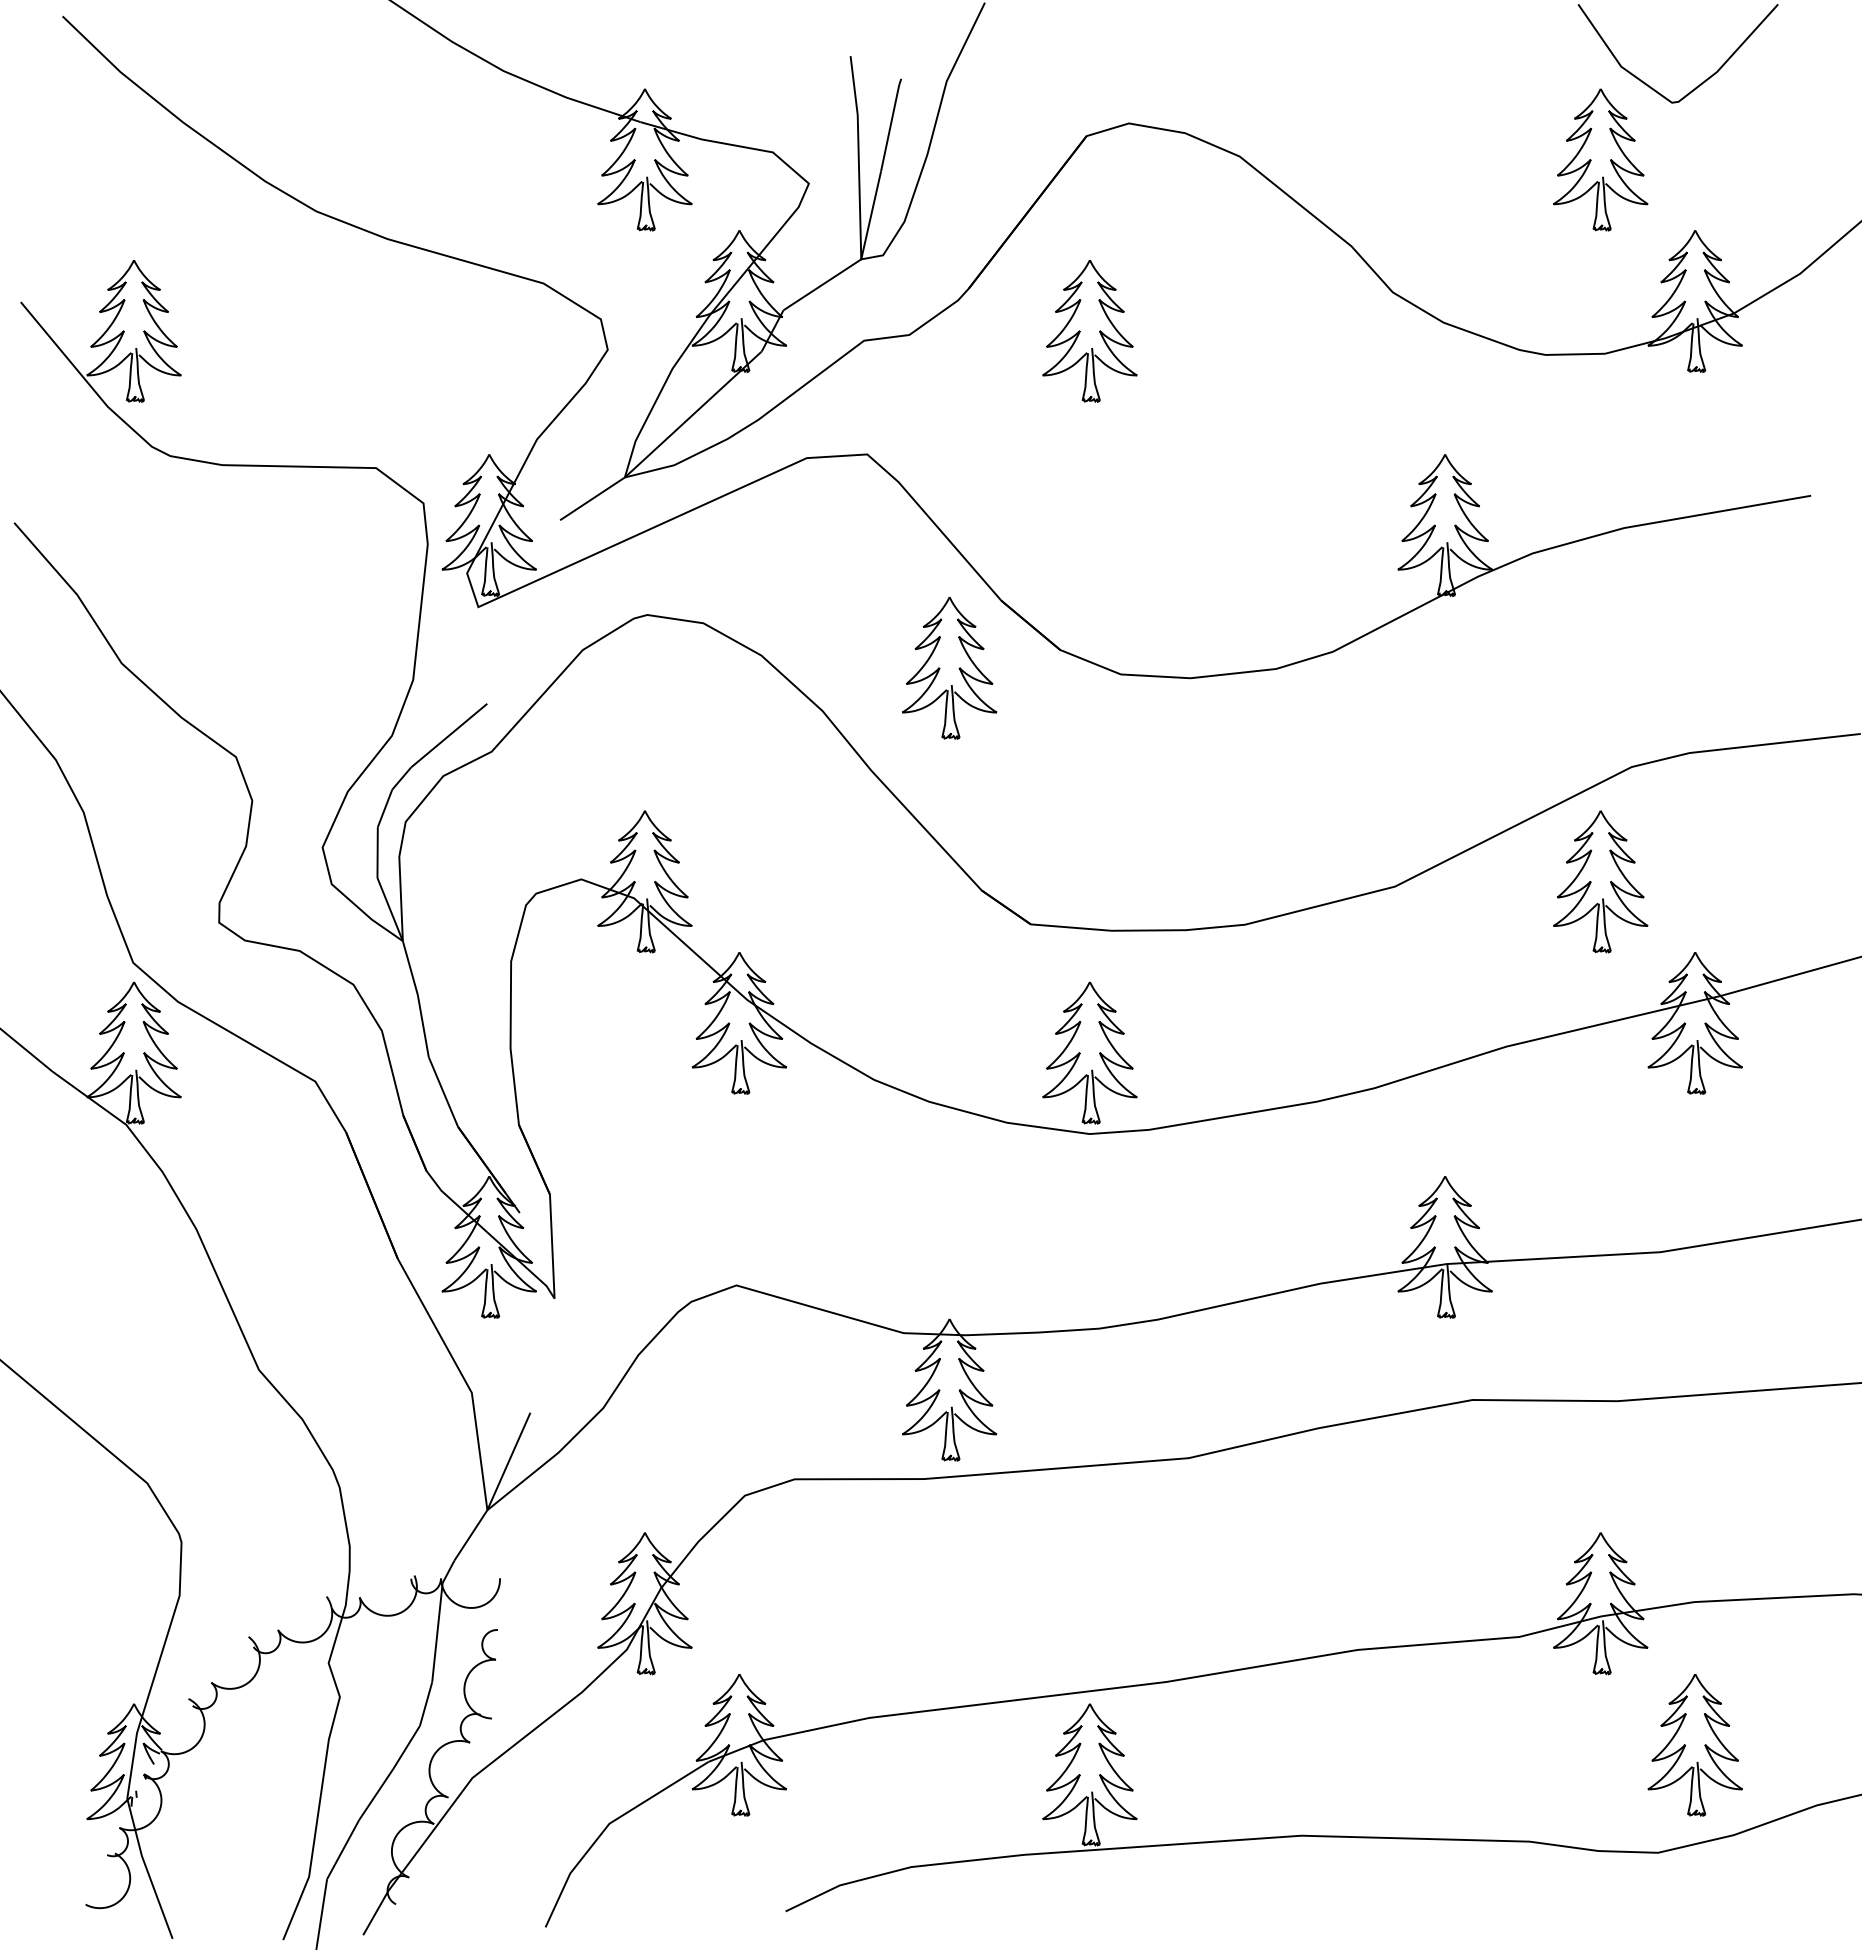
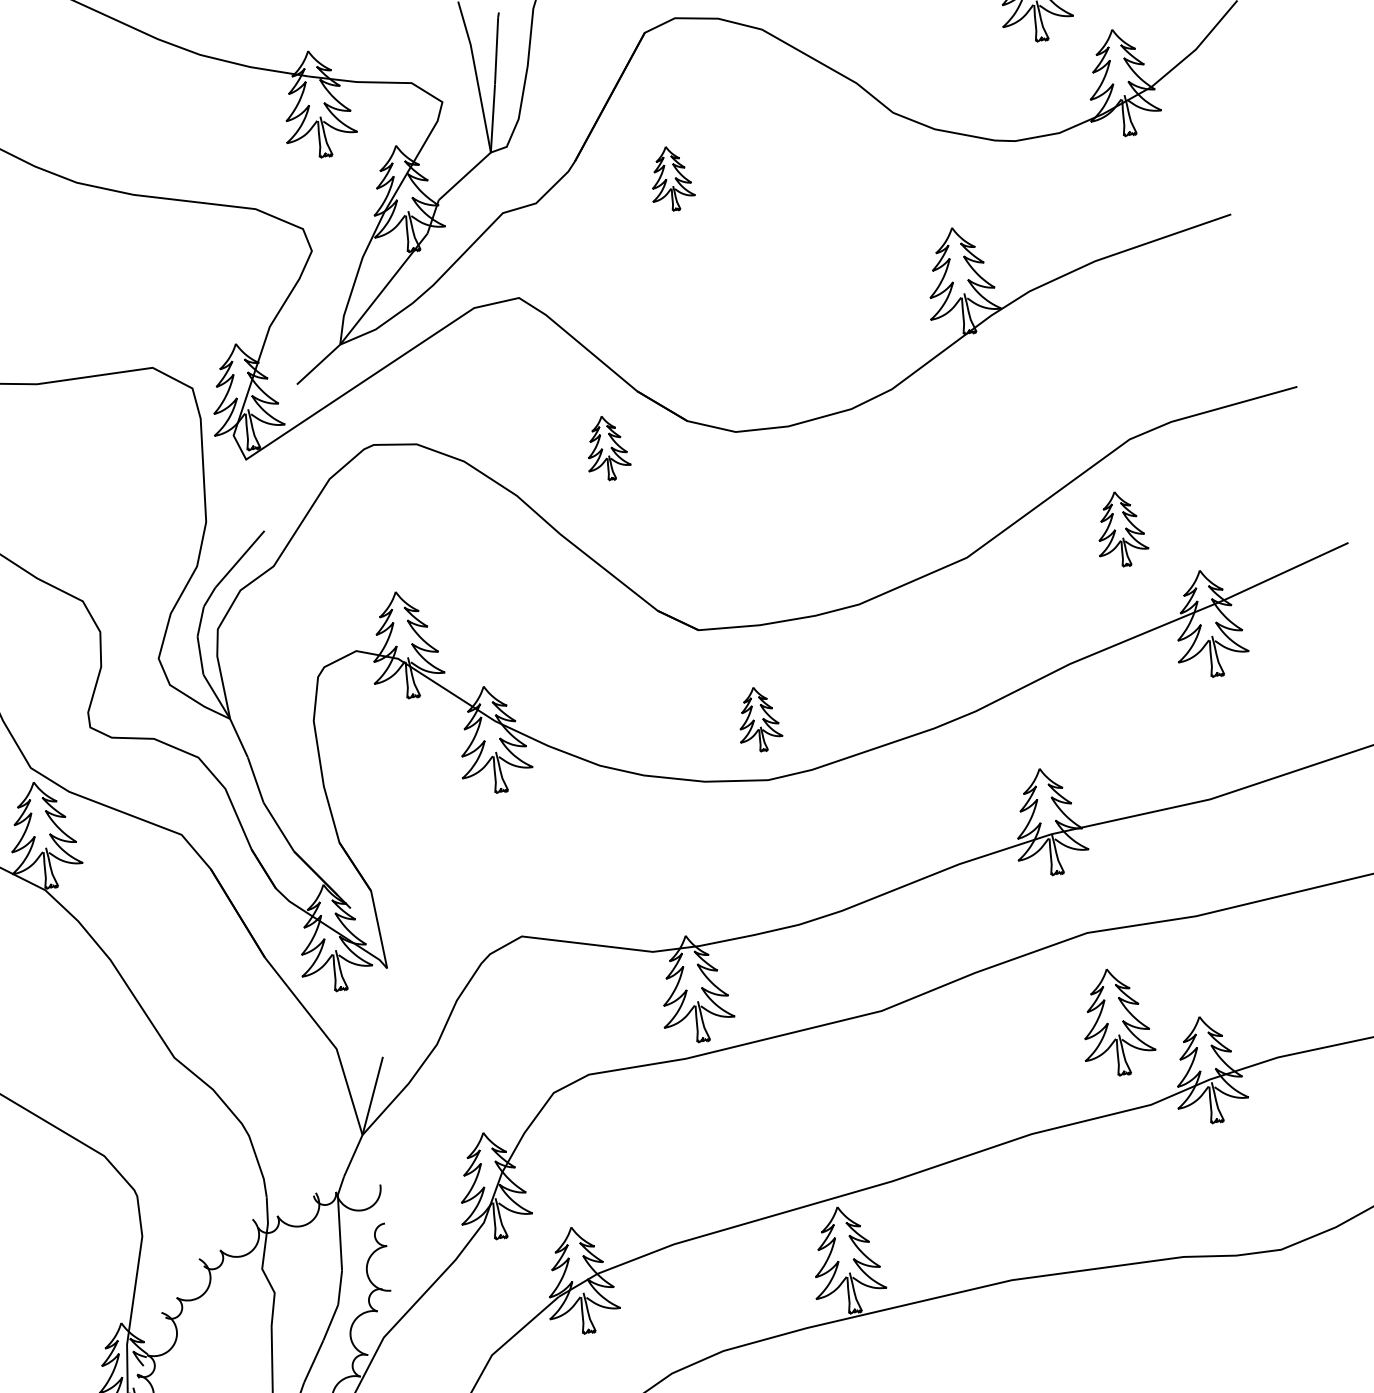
part: (1089, 331) -> (670, 178), size x0.6
part: (949, 668) -> (606, 448), size x0.6
part: (1600, 881) -> (1120, 528), size x0.7
part: (1089, 1052) -> (758, 719), size x0.6
part: (1694, 1745) -> (1114, 1022), moved

